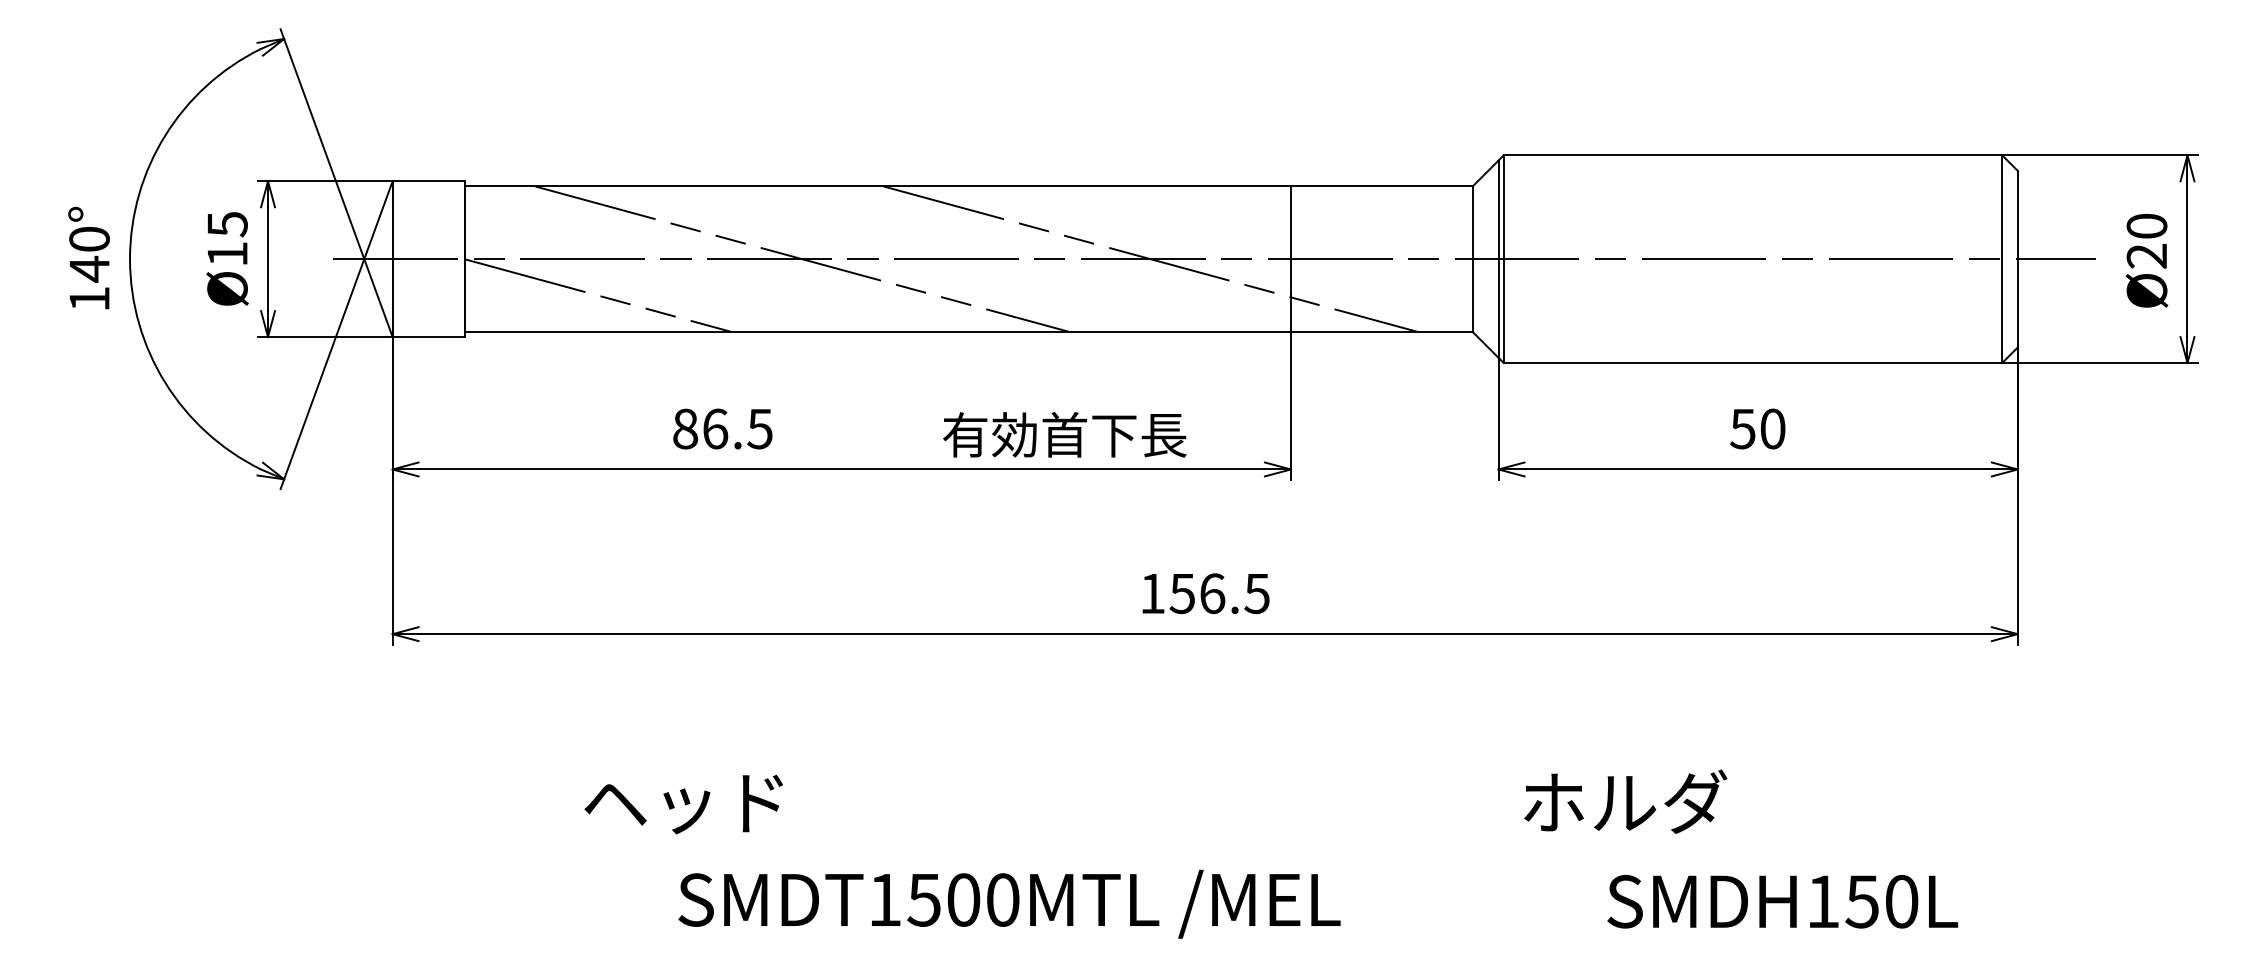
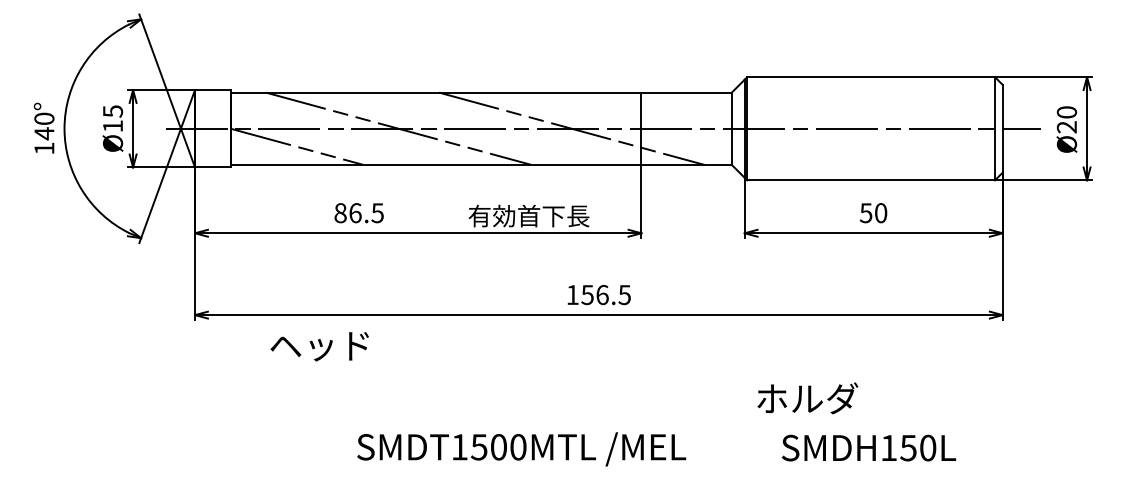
text: (683, 803) -> (319, 346), moved
text: (1781, 900) -> (868, 447), moved
text: (1009, 904) -> (521, 449), moved

